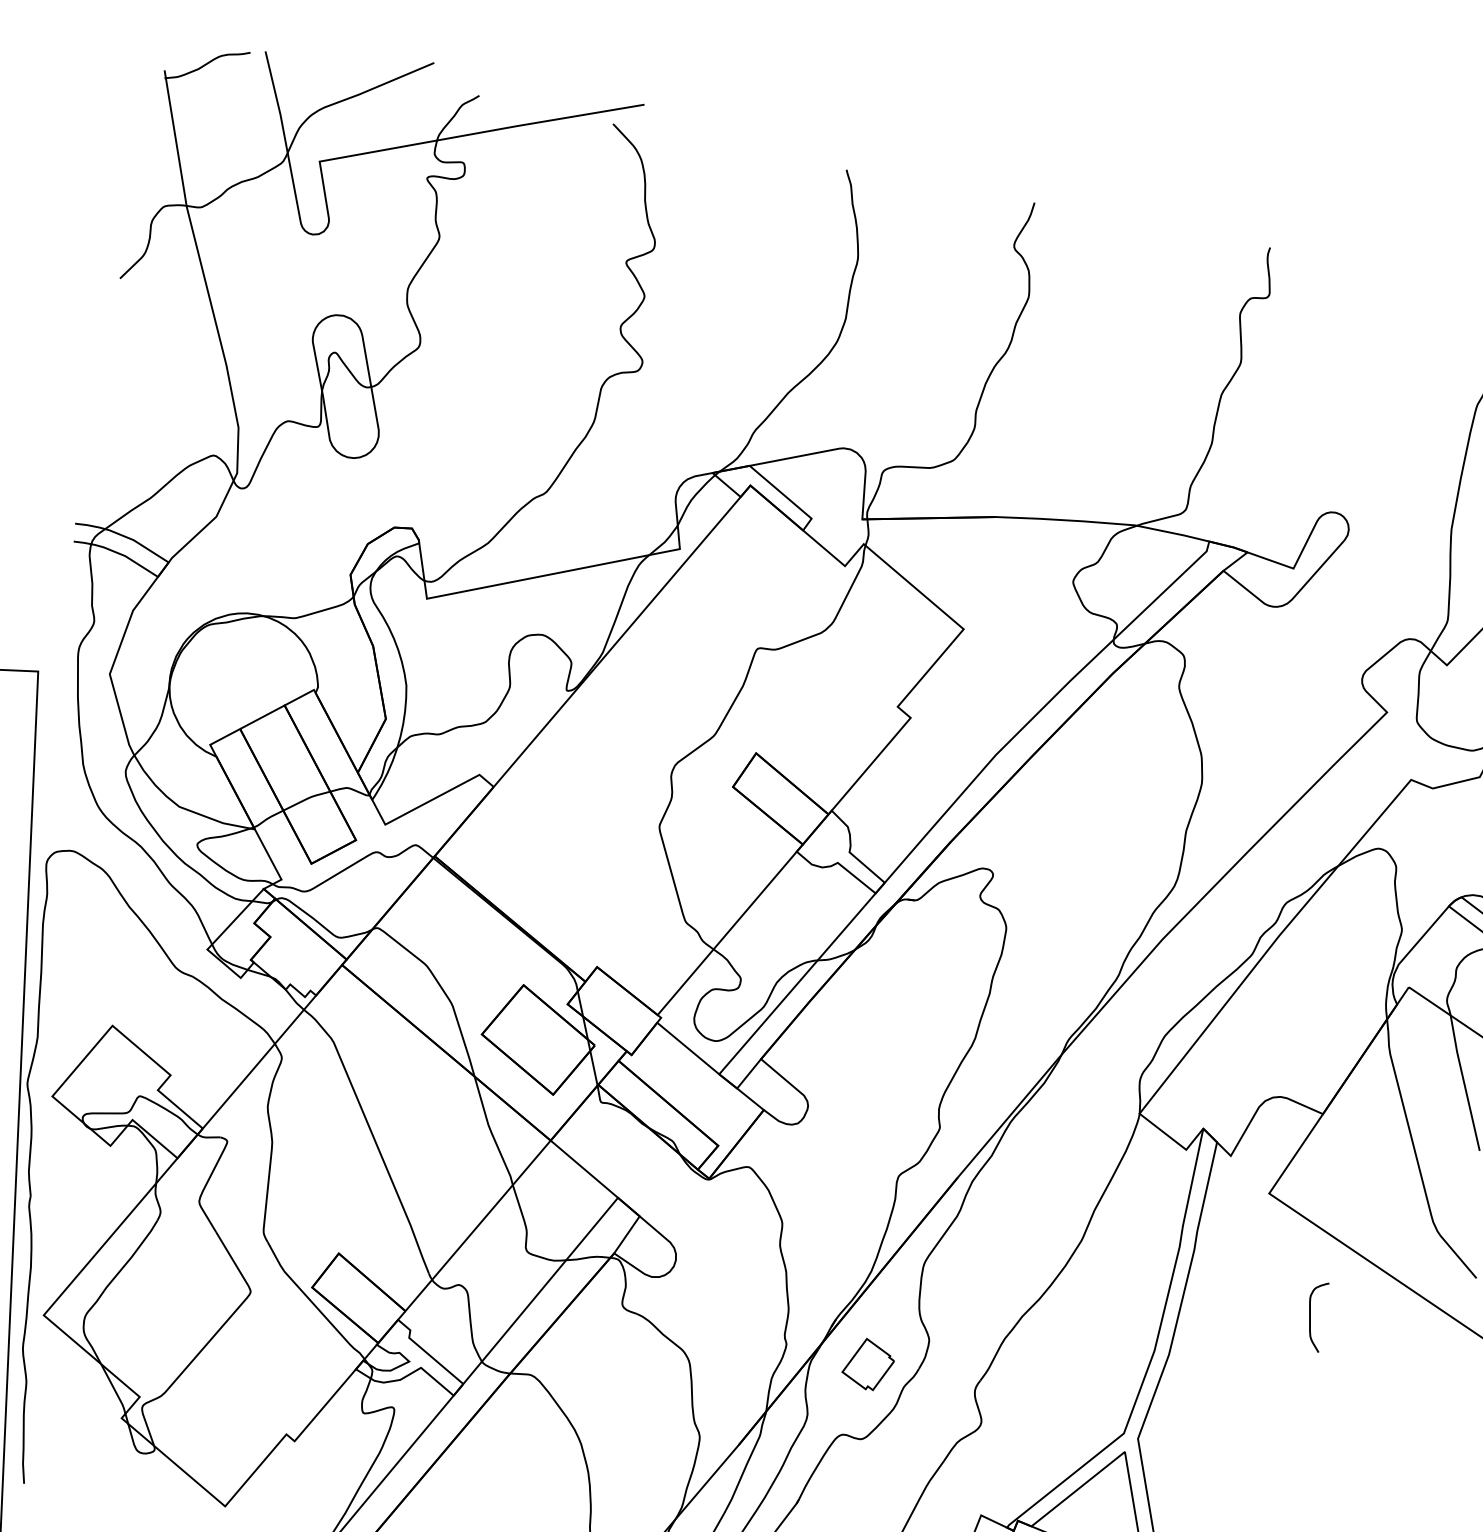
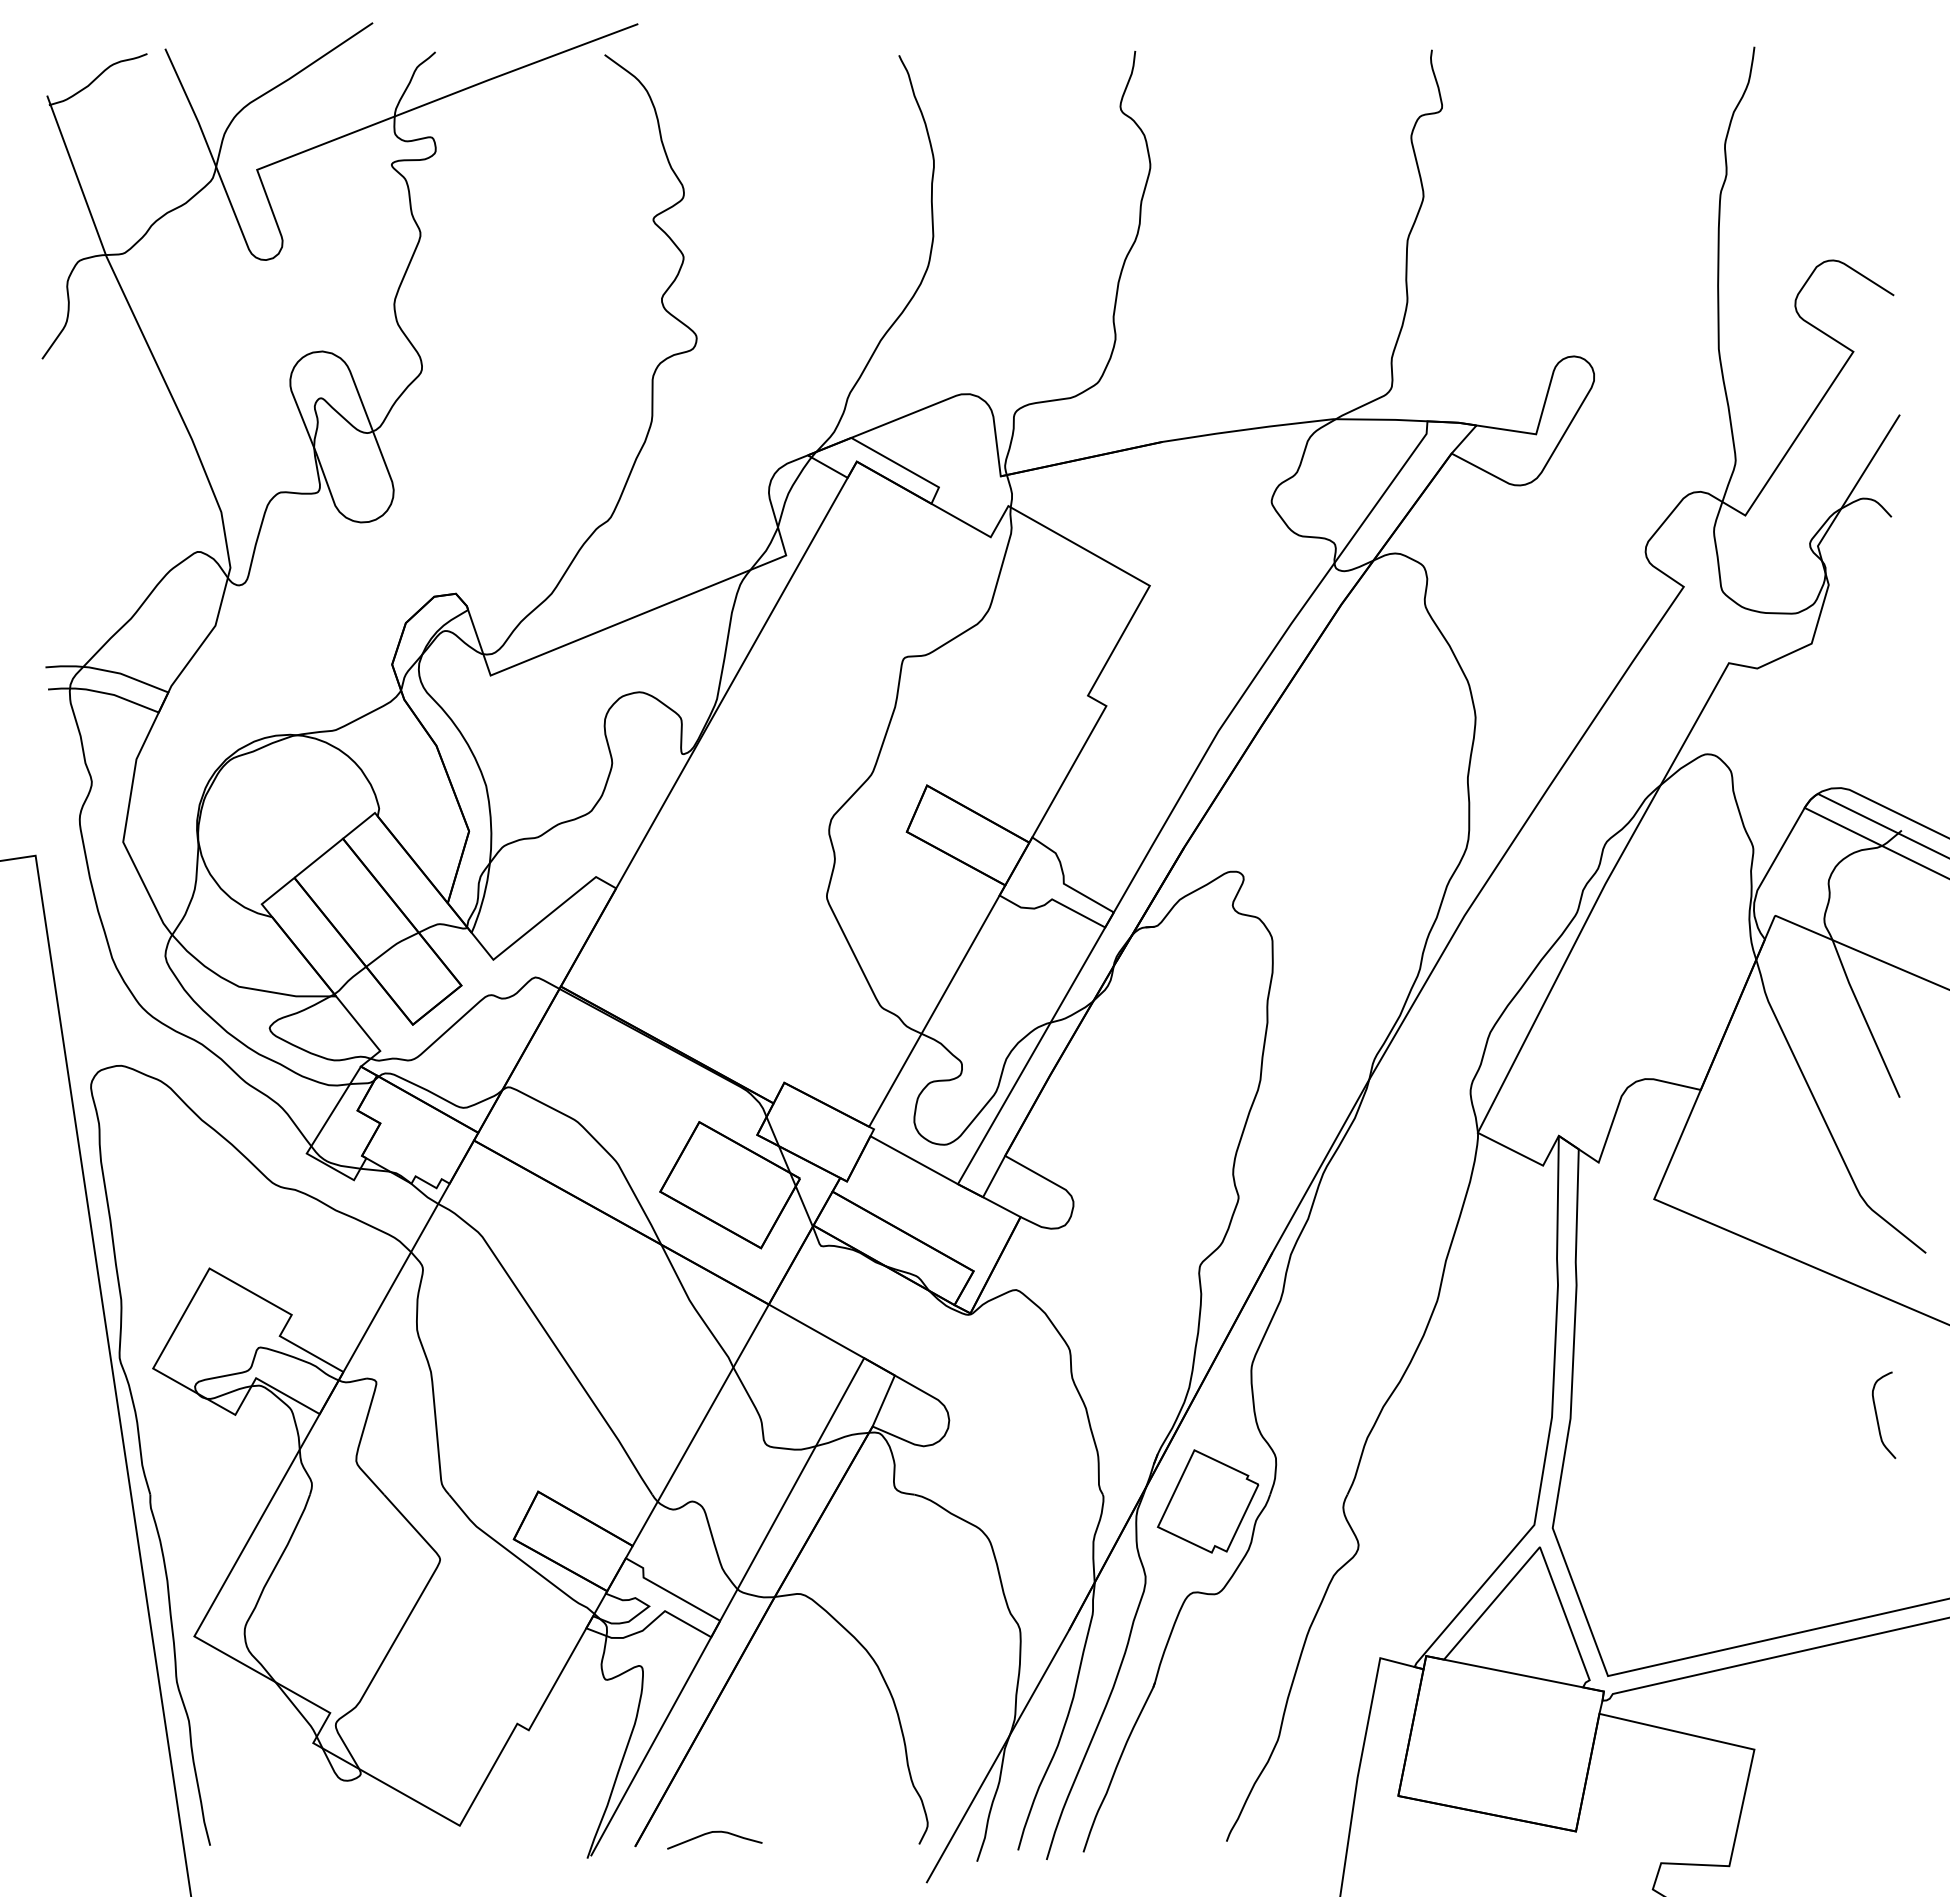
curve: (1310, 1314) -> (1877, 1414), moved
part: (868, 1364) -> (1207, 1501), size x1.67

